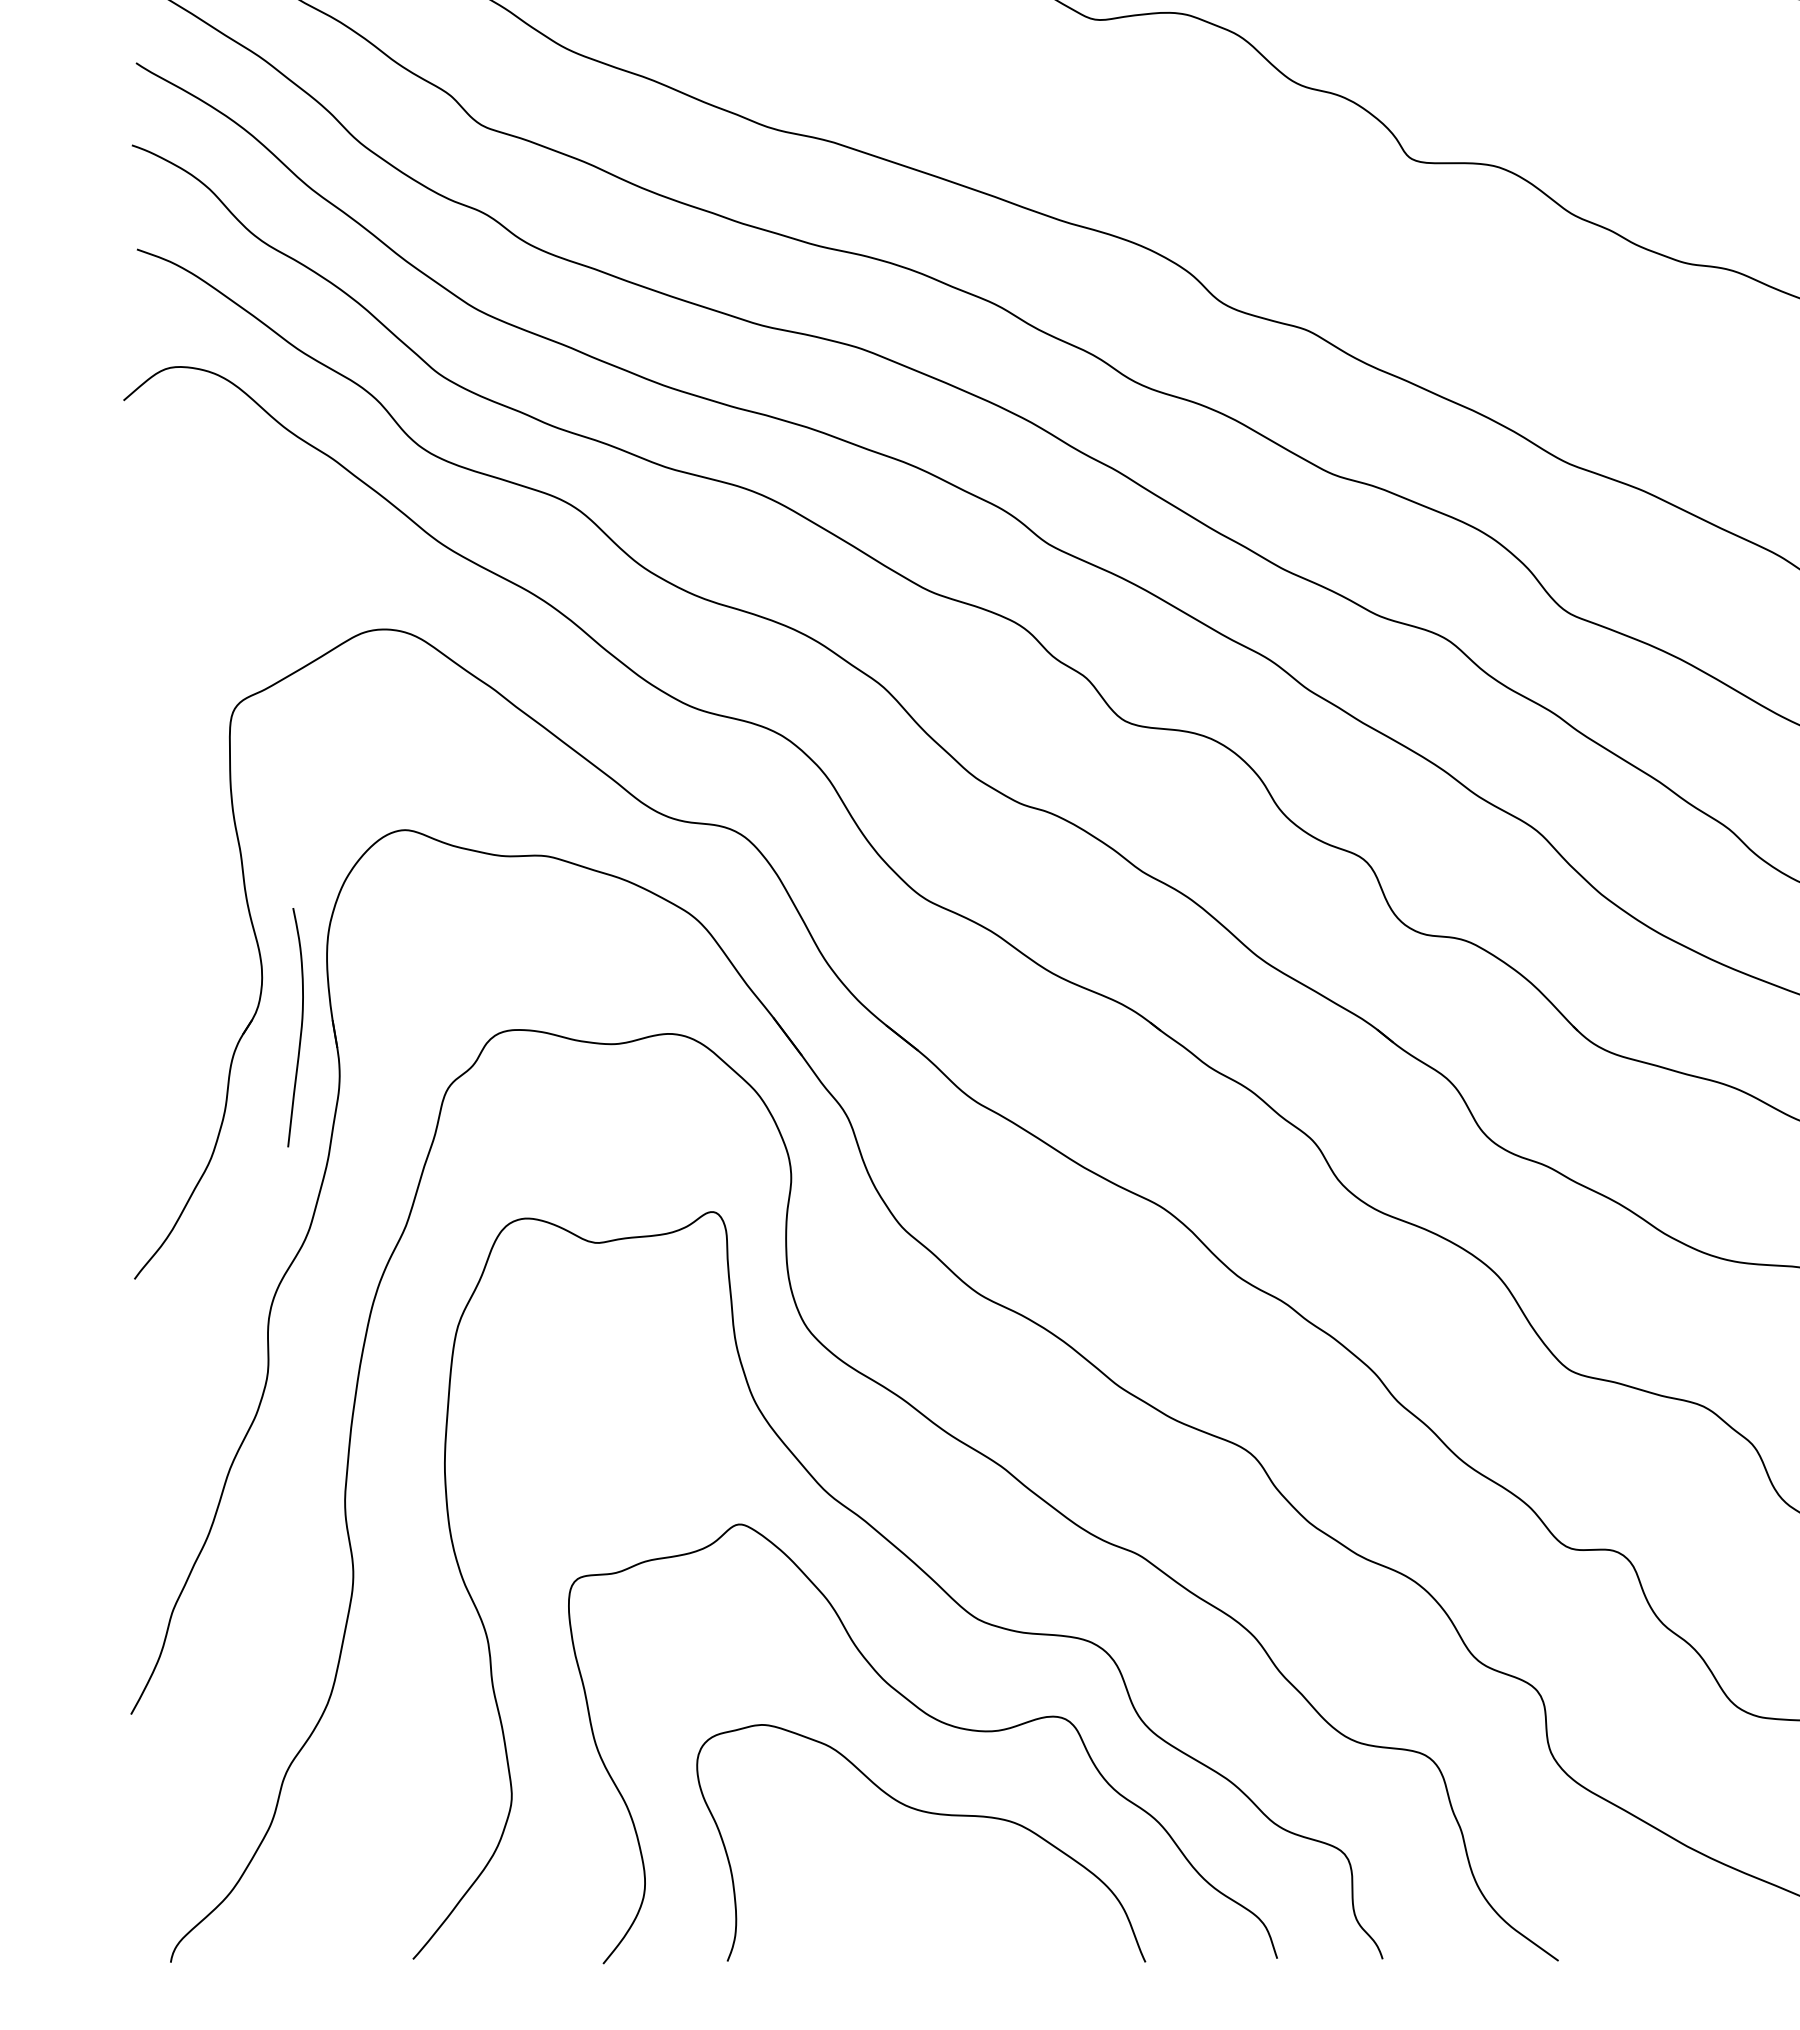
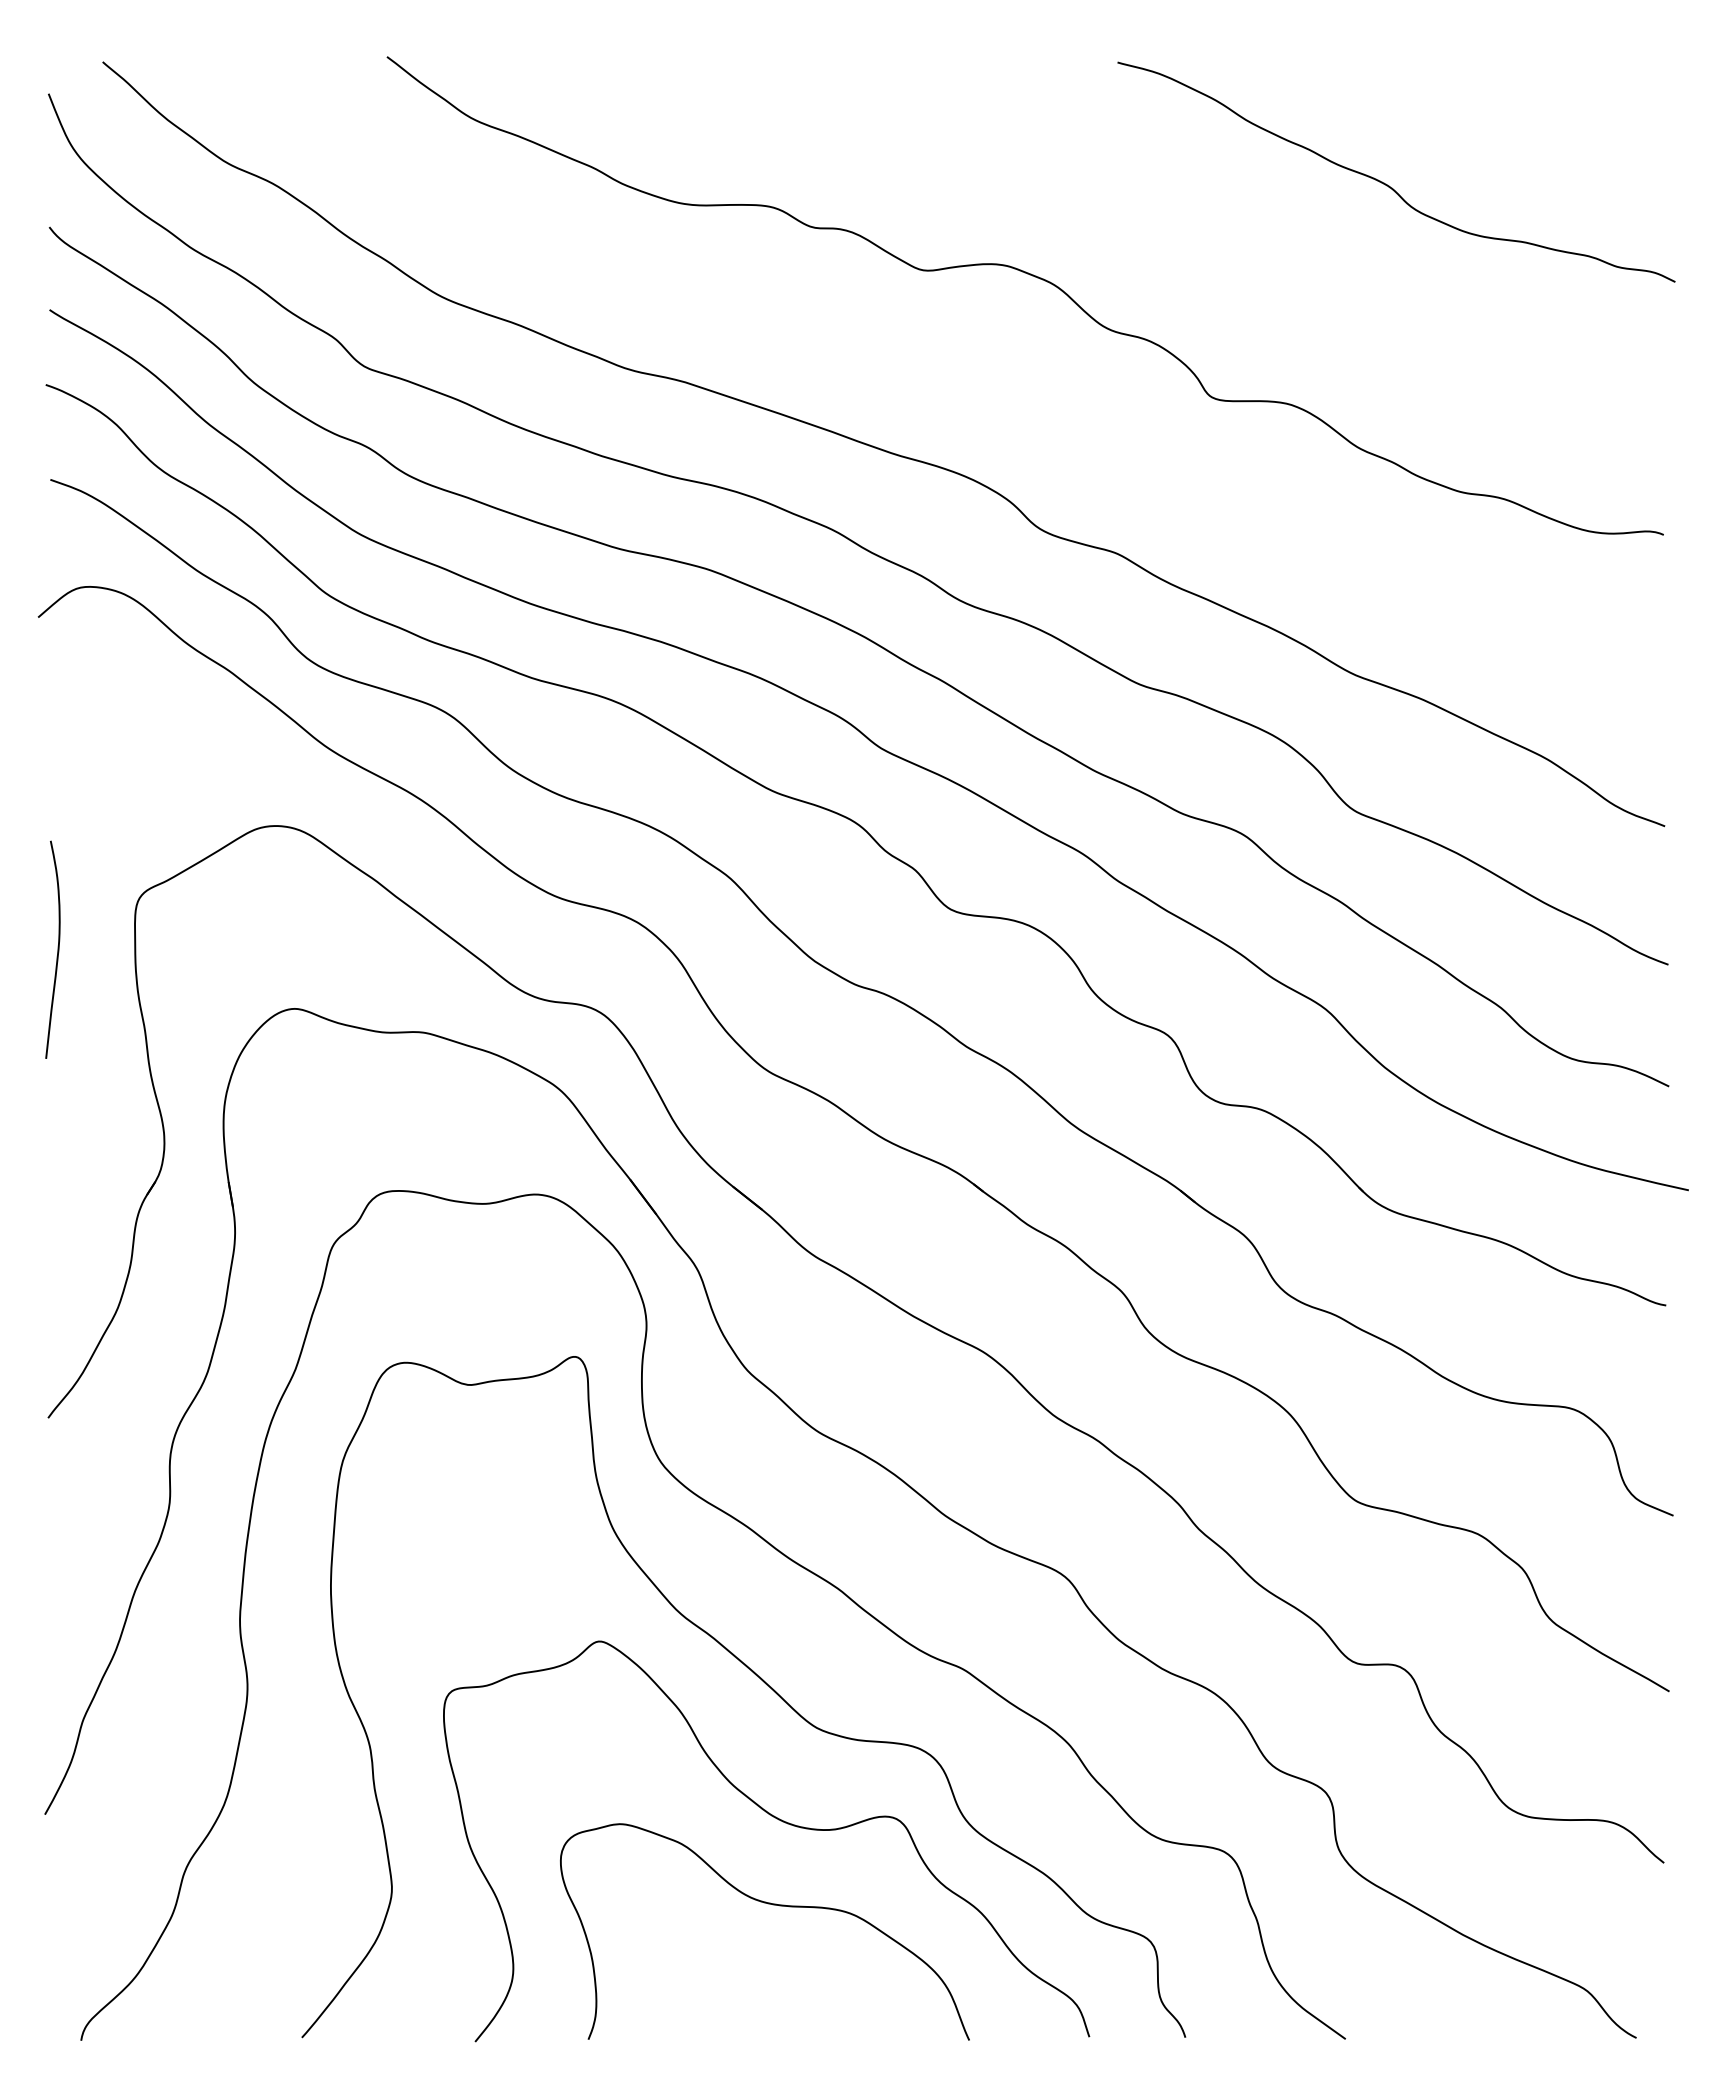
curve: (300, 1027) -> (57, 949), moved

